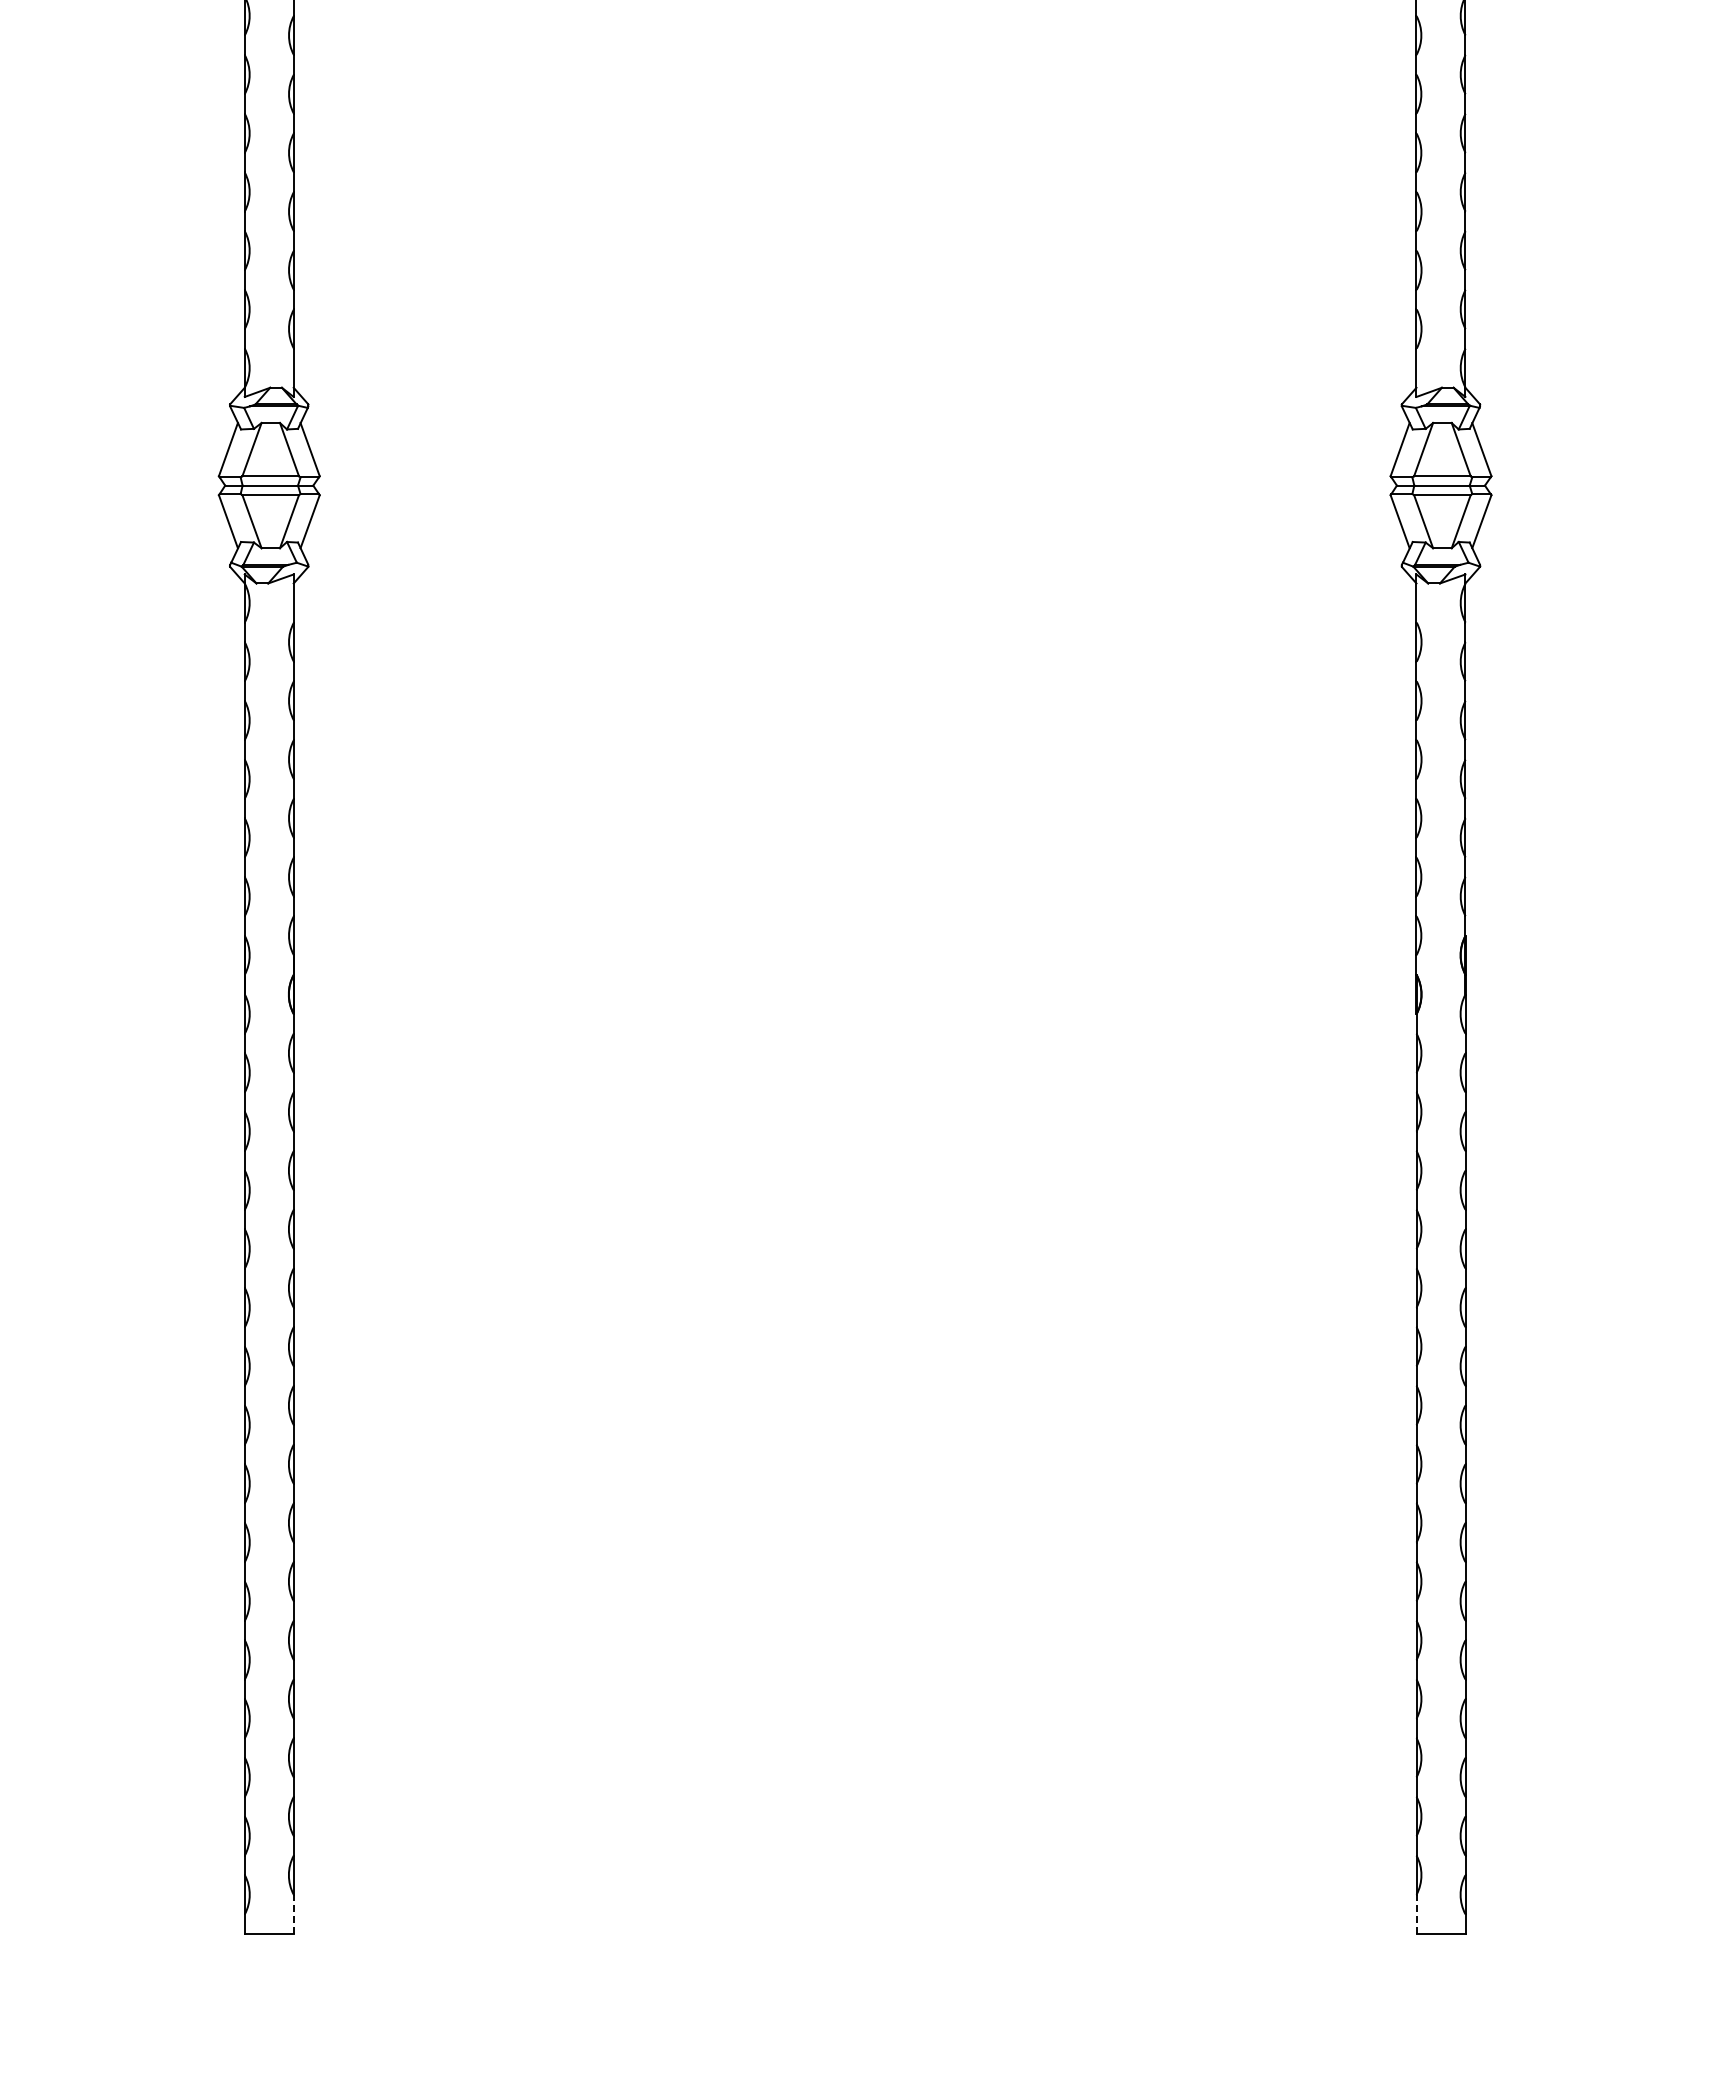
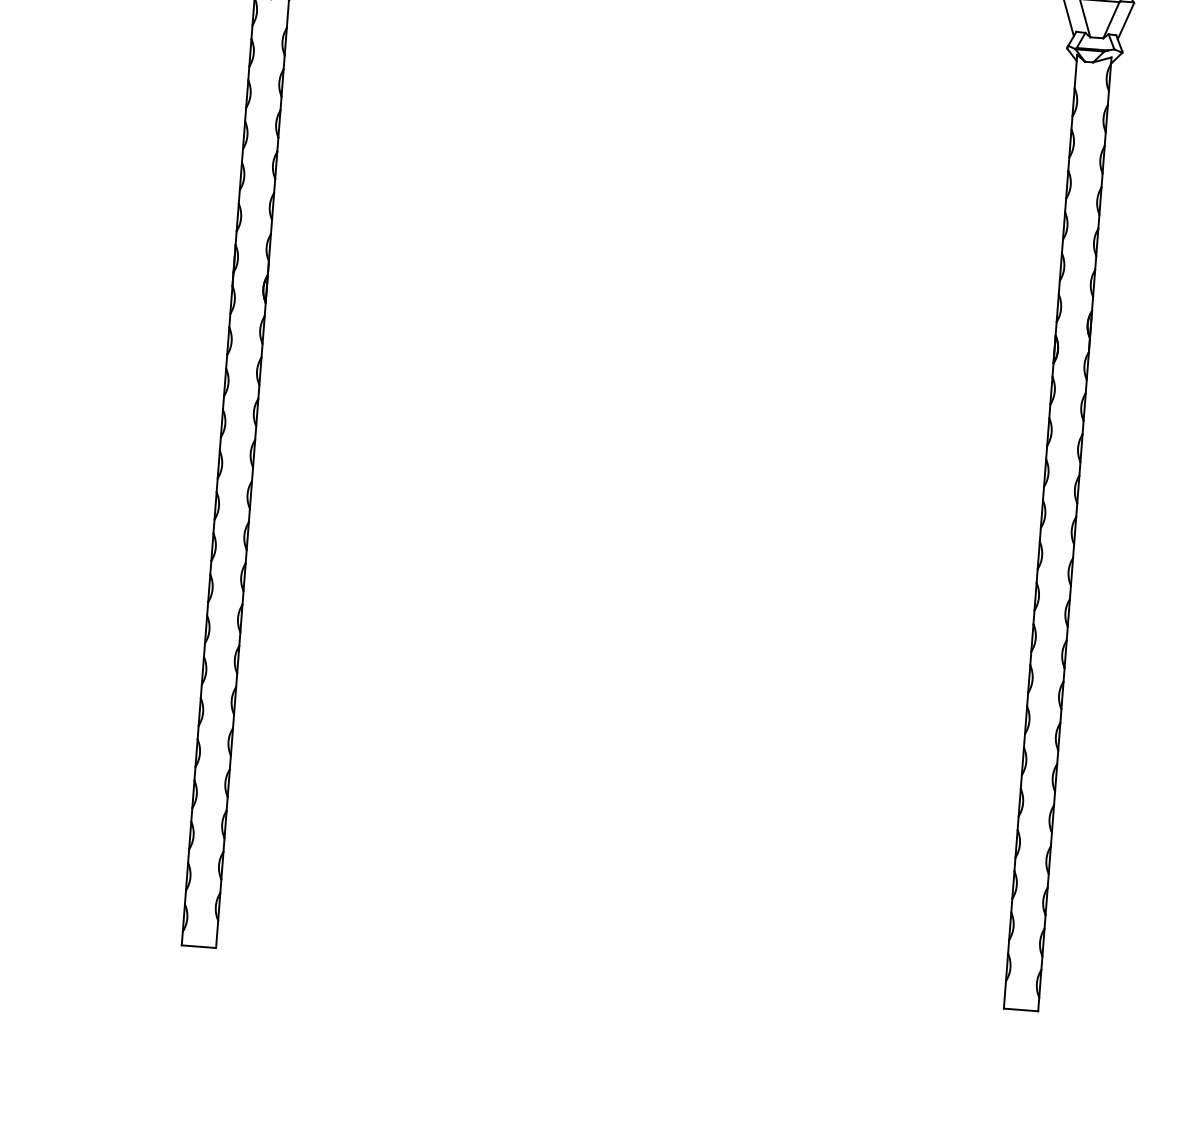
line: (293, 1914) -> (216, 934), dashed -> solid
line: (1416, 1914) -> (1004, 995), dashed -> solid

